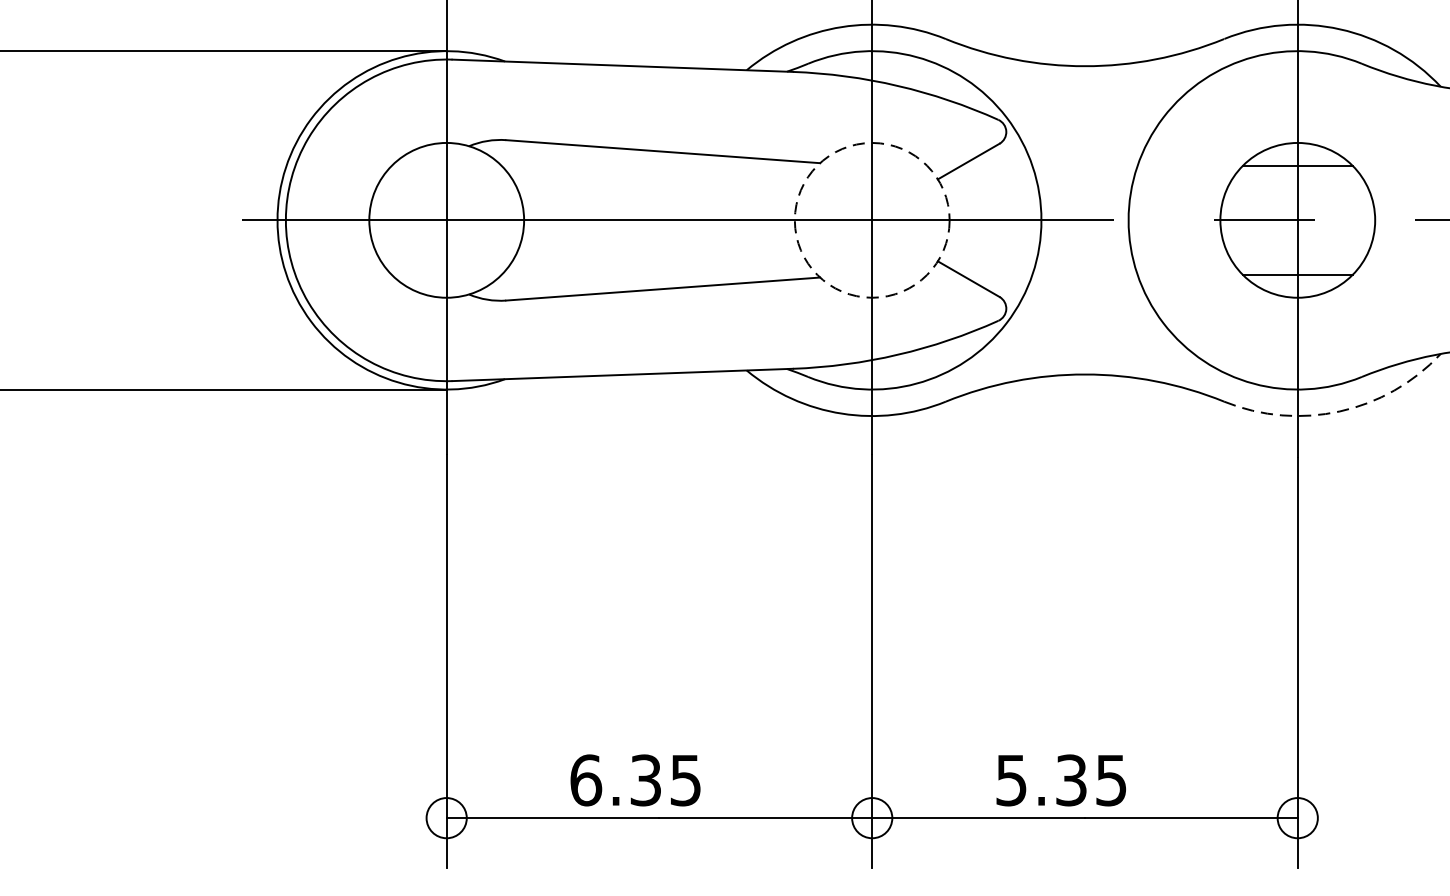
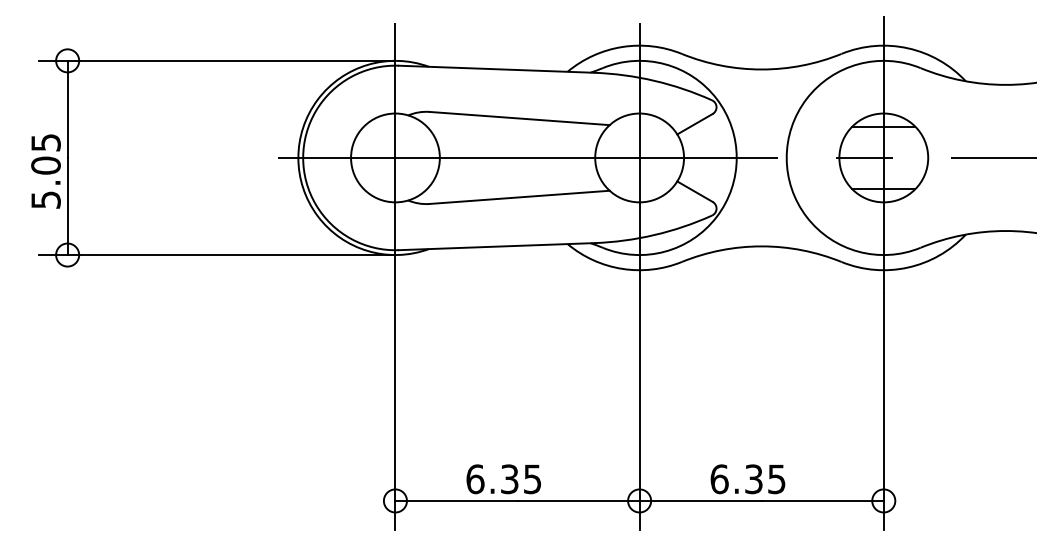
circle: (872, 219) -> (639, 157), dashed -> solid
arc: (1339, 411) -> (907, 267), dashed -> solid
text: (1011, 780) -> (719, 479), 5.35 -> 6.35

